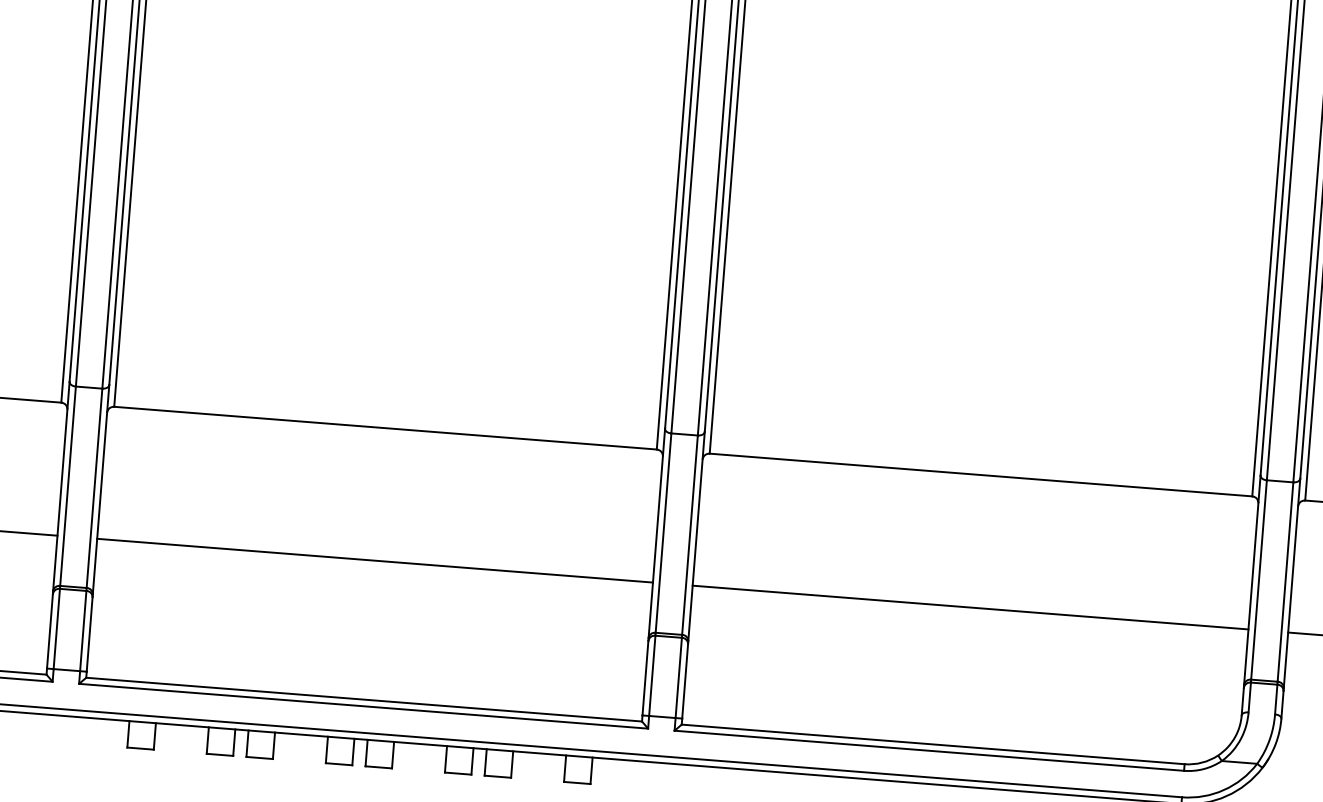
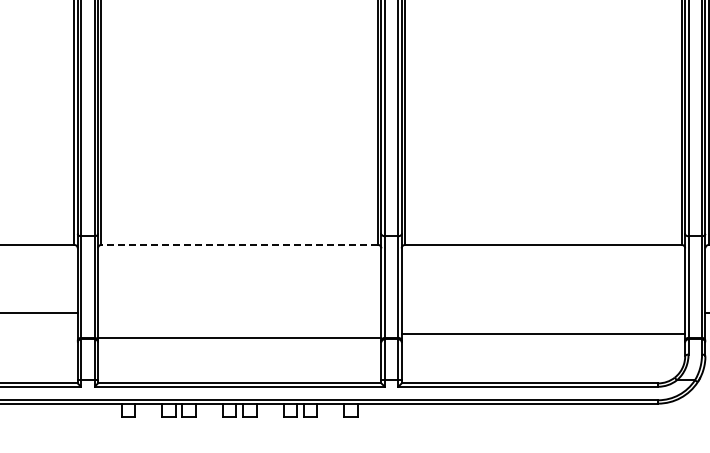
line: (385, 427) -> (239, 244), solid -> dashed
line: (374, 560) -> (239, 337), moved
line: (970, 607) -> (543, 333), moved

